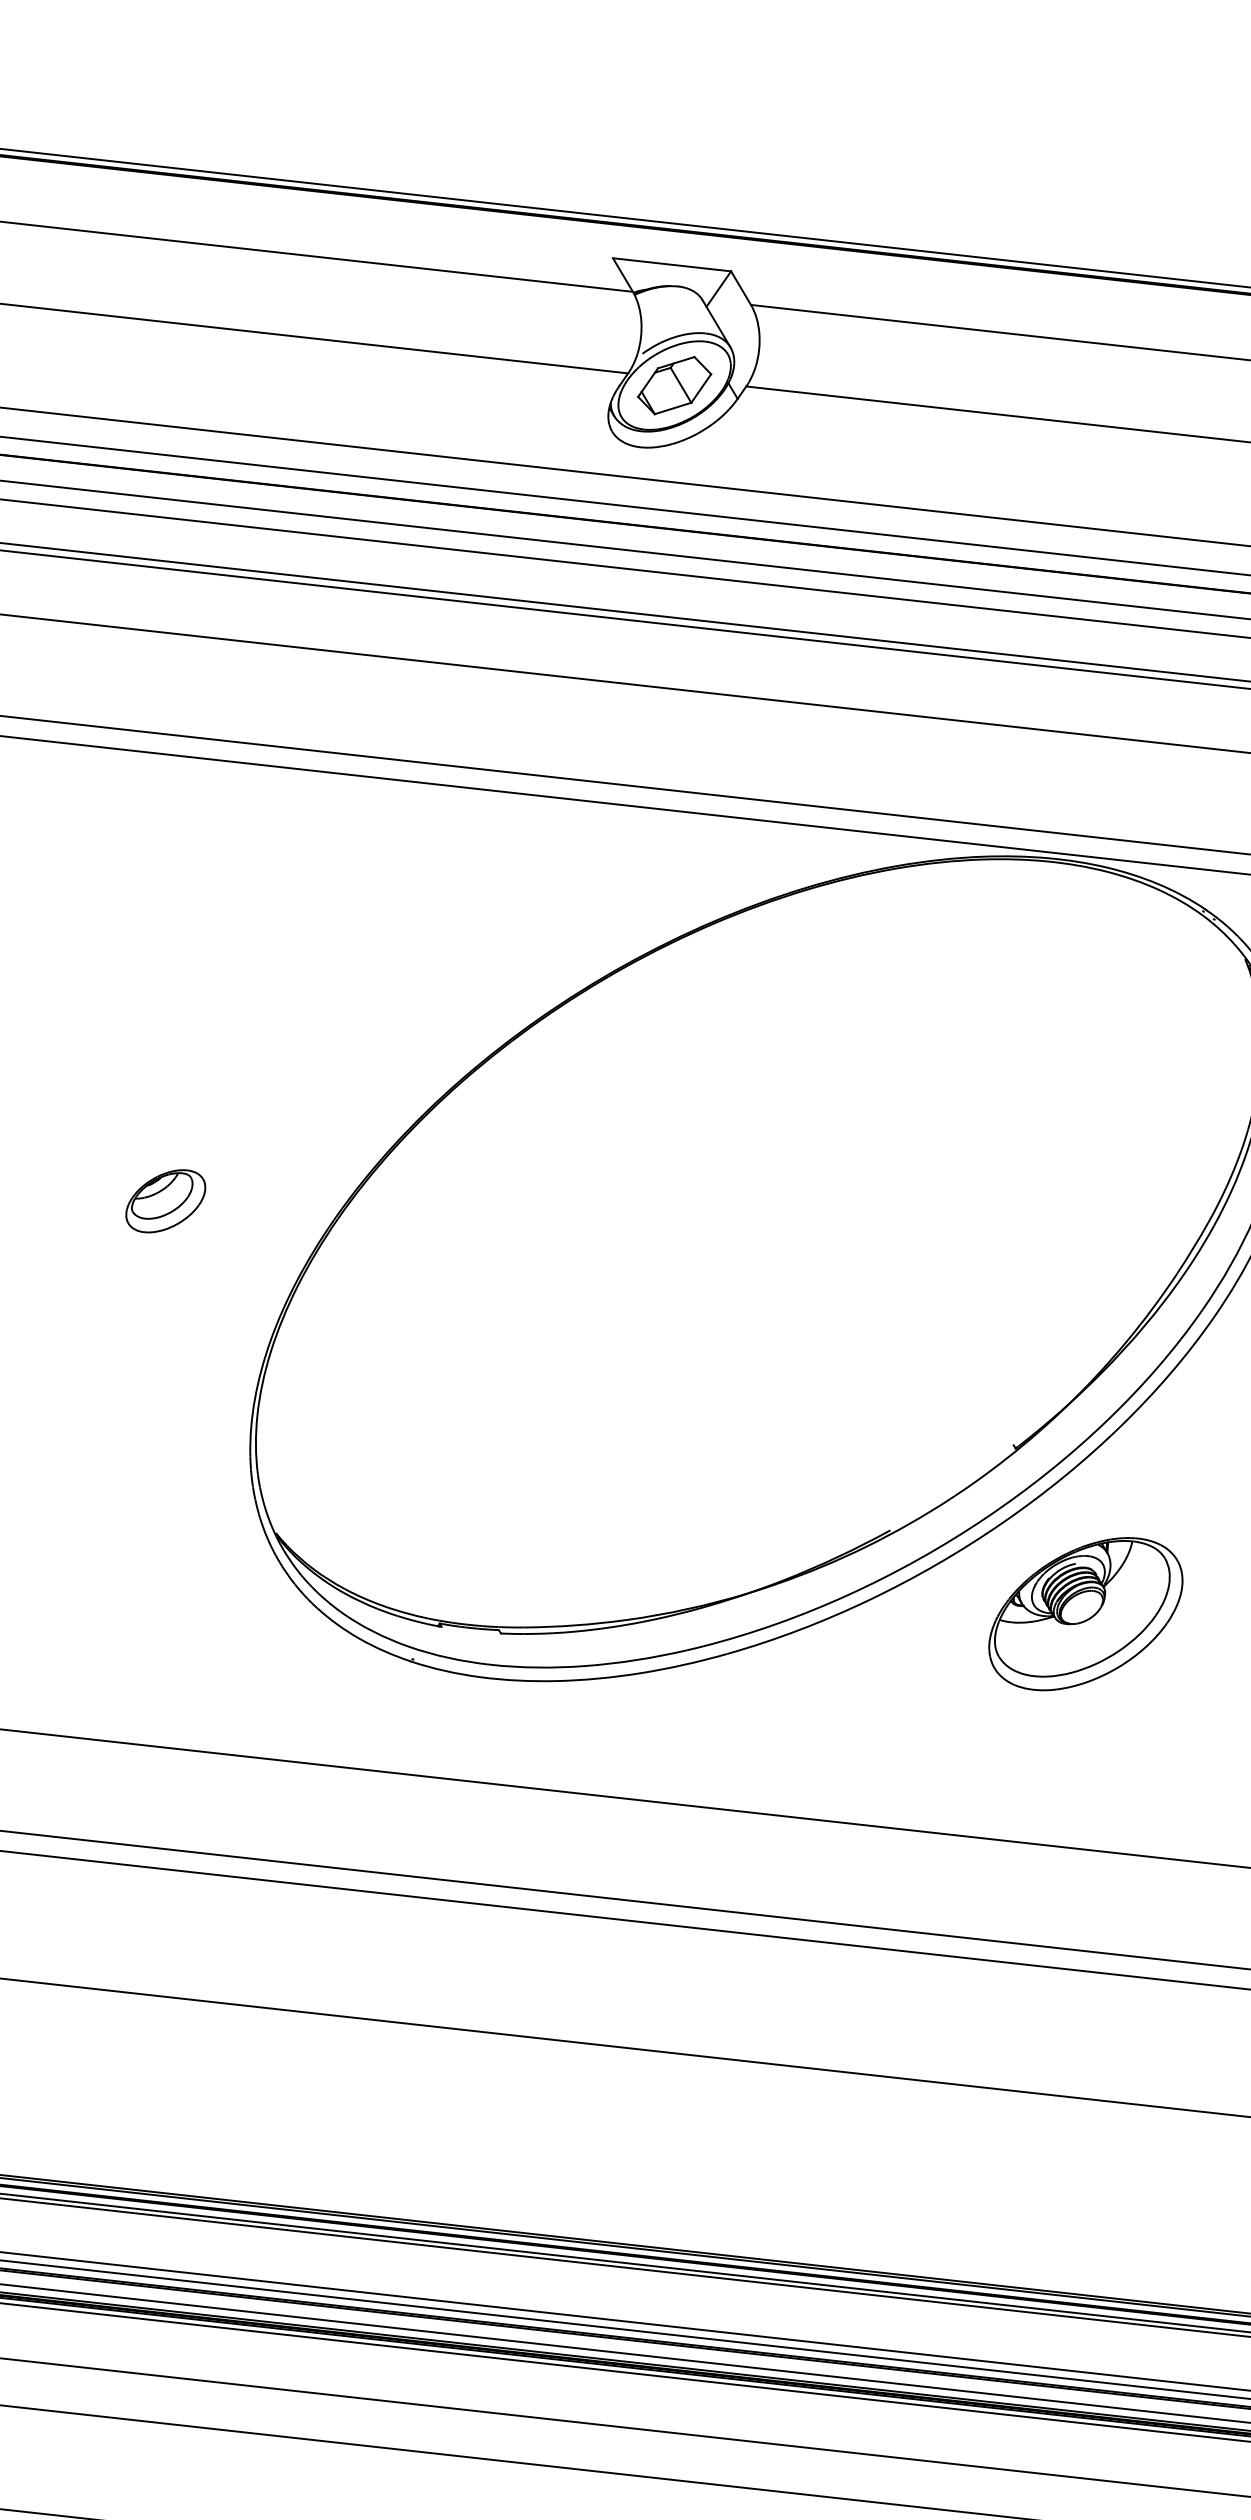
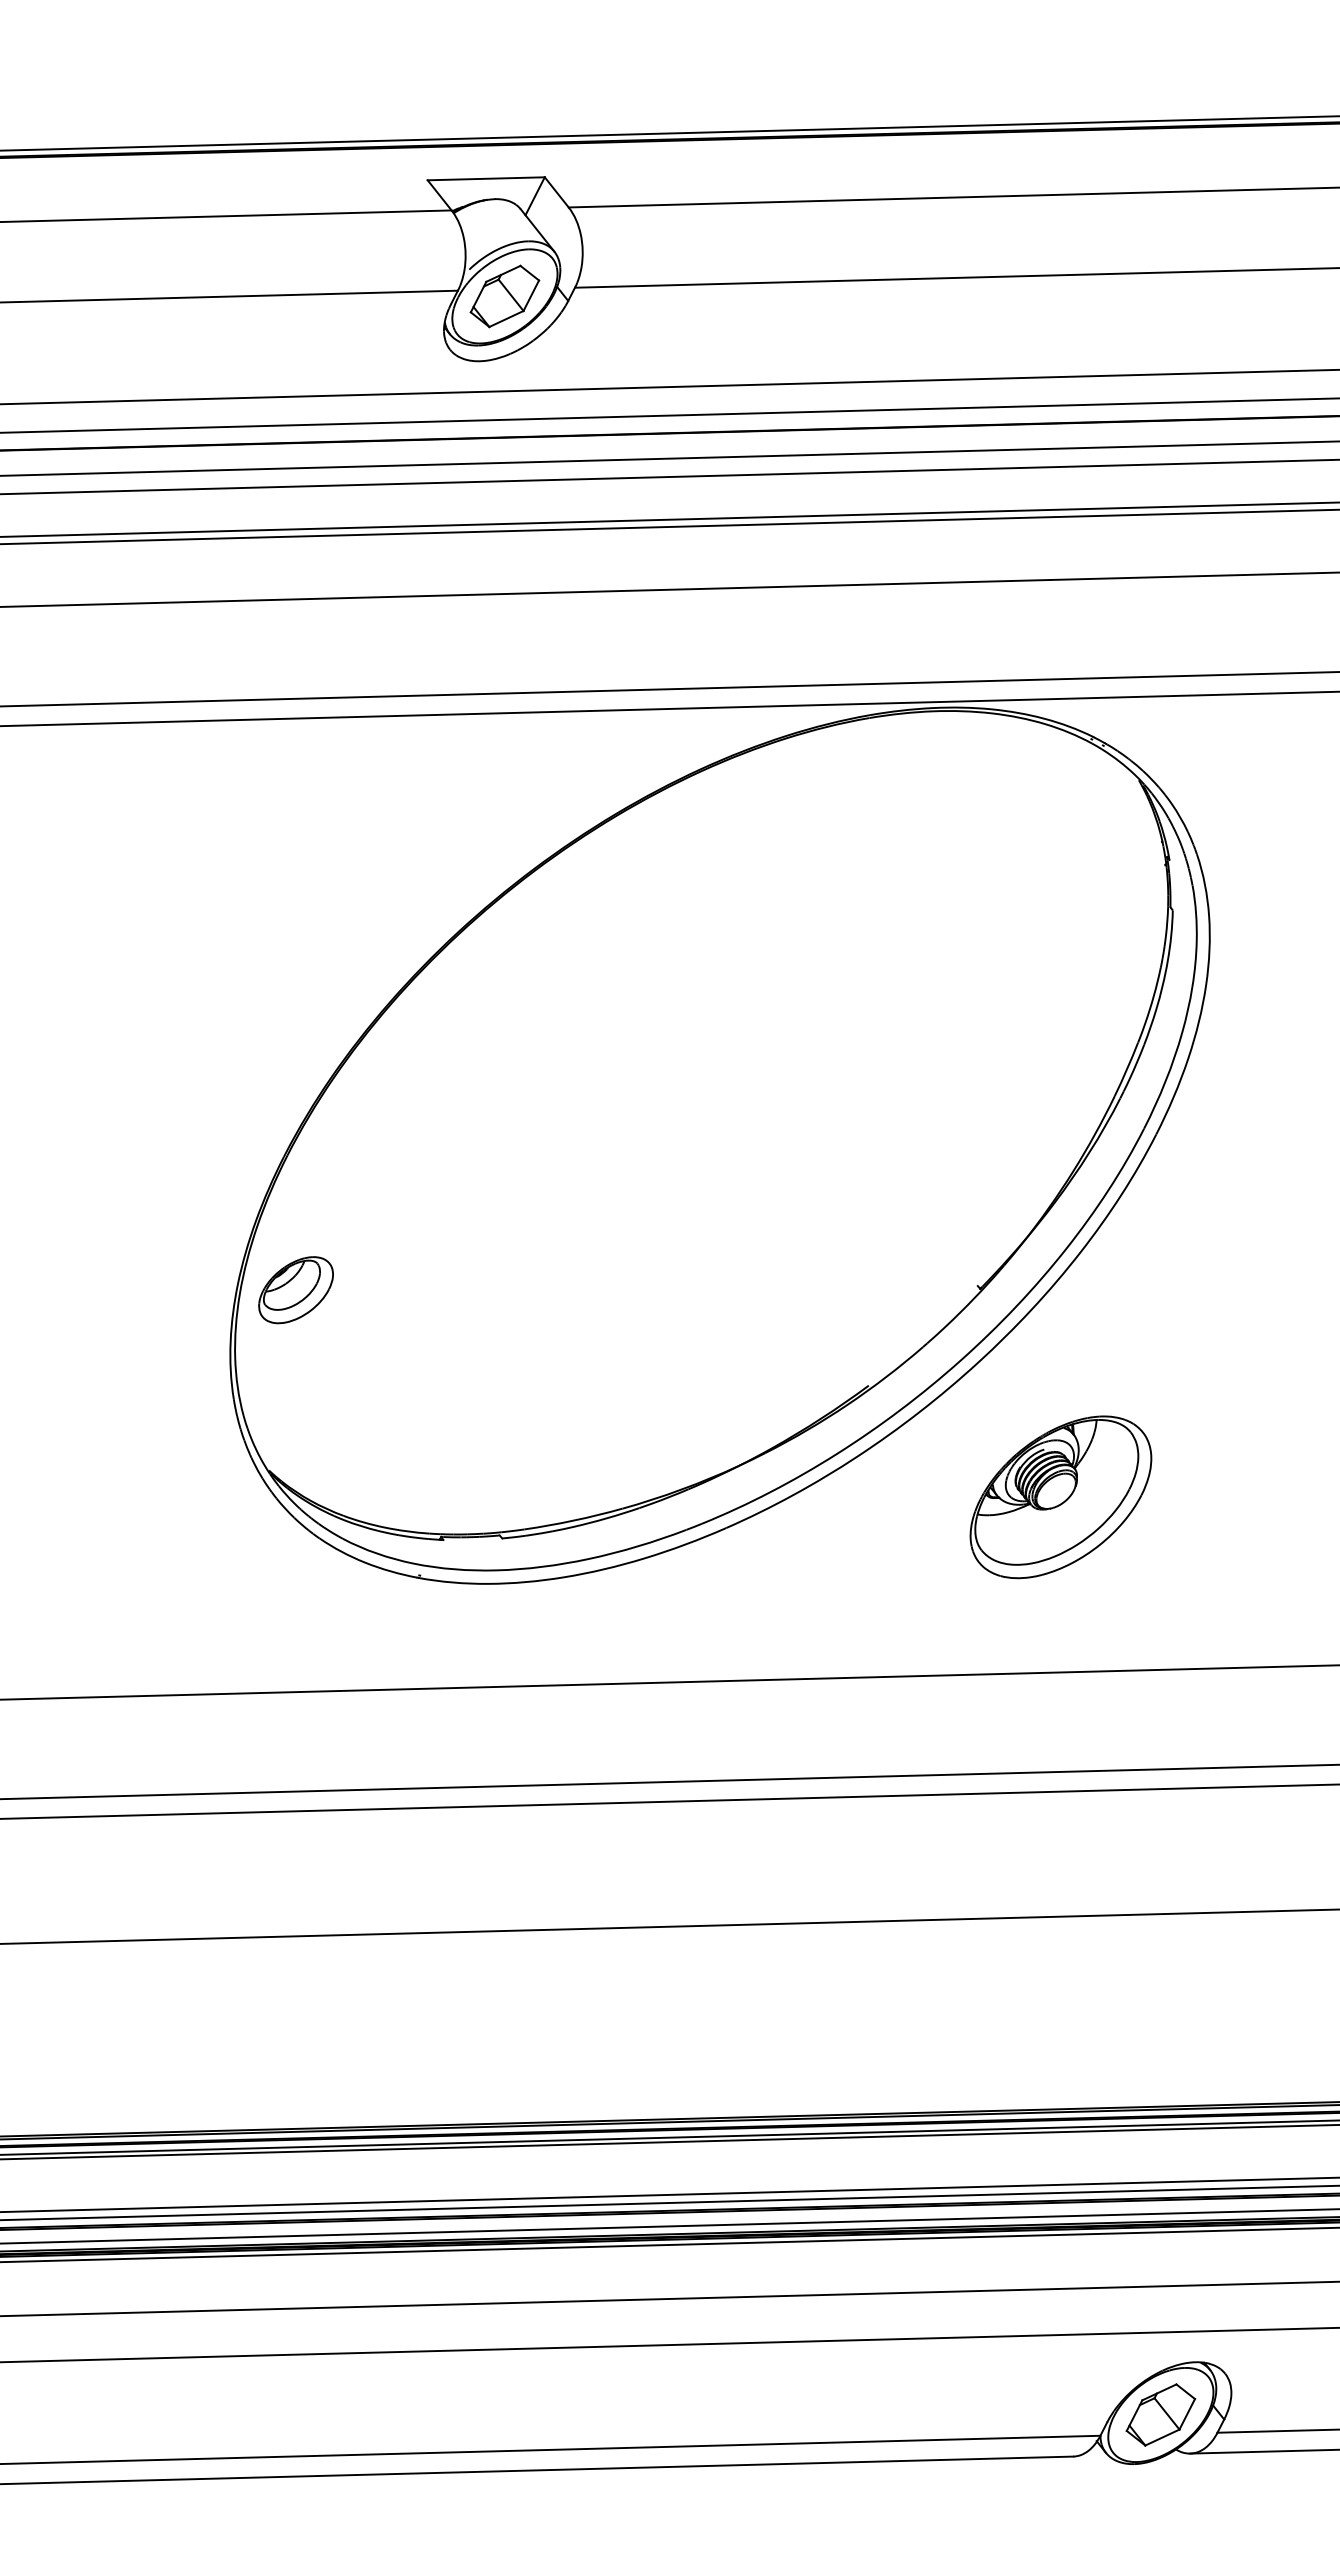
part: (165, 1201) -> (295, 1290), moved
part: (1085, 1614) -> (1060, 1497), moved

